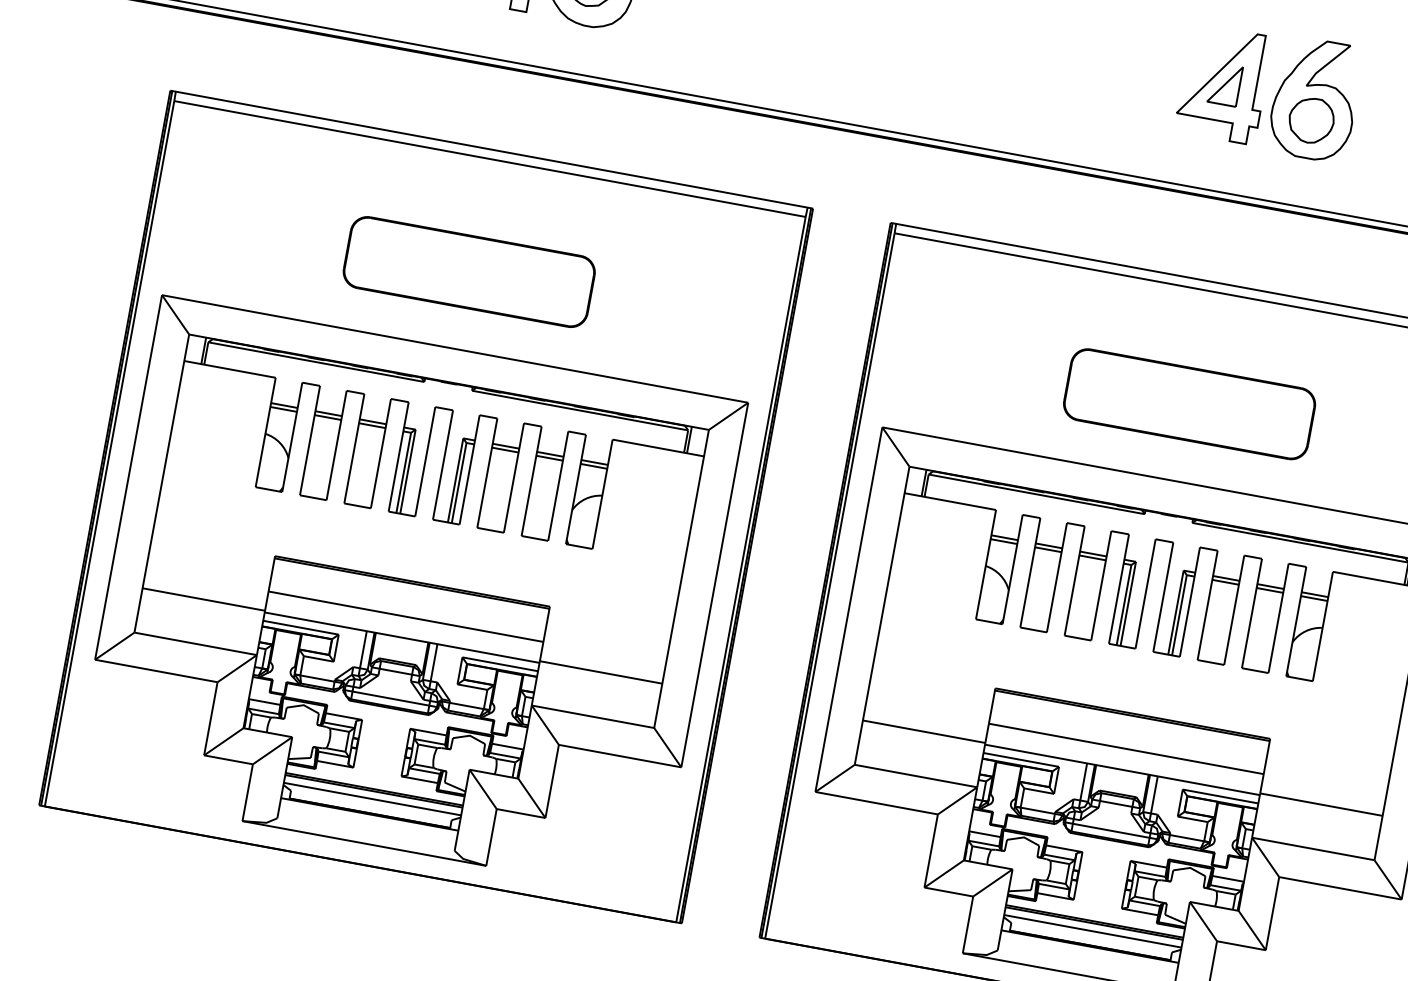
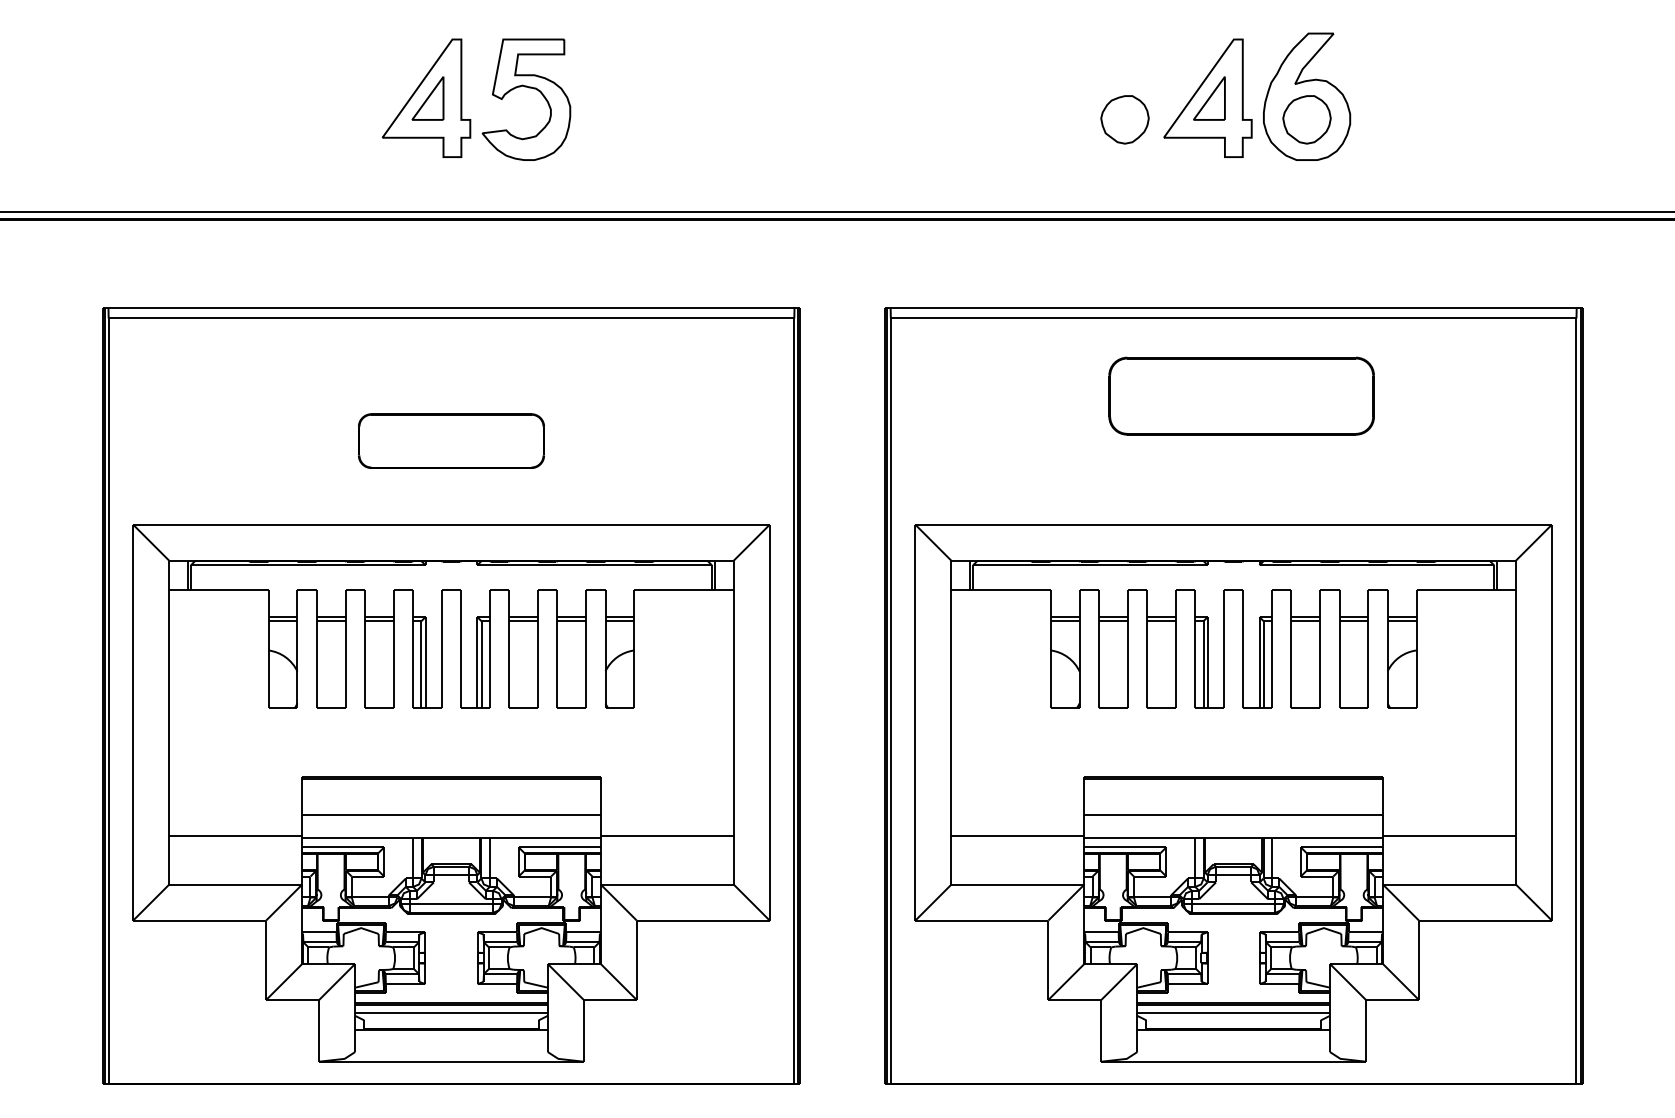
part: (1143, 89) -> (1124, 119), added
part: (469, 271) -> (451, 440), size x0.7
part: (1189, 403) -> (1241, 395), moved

